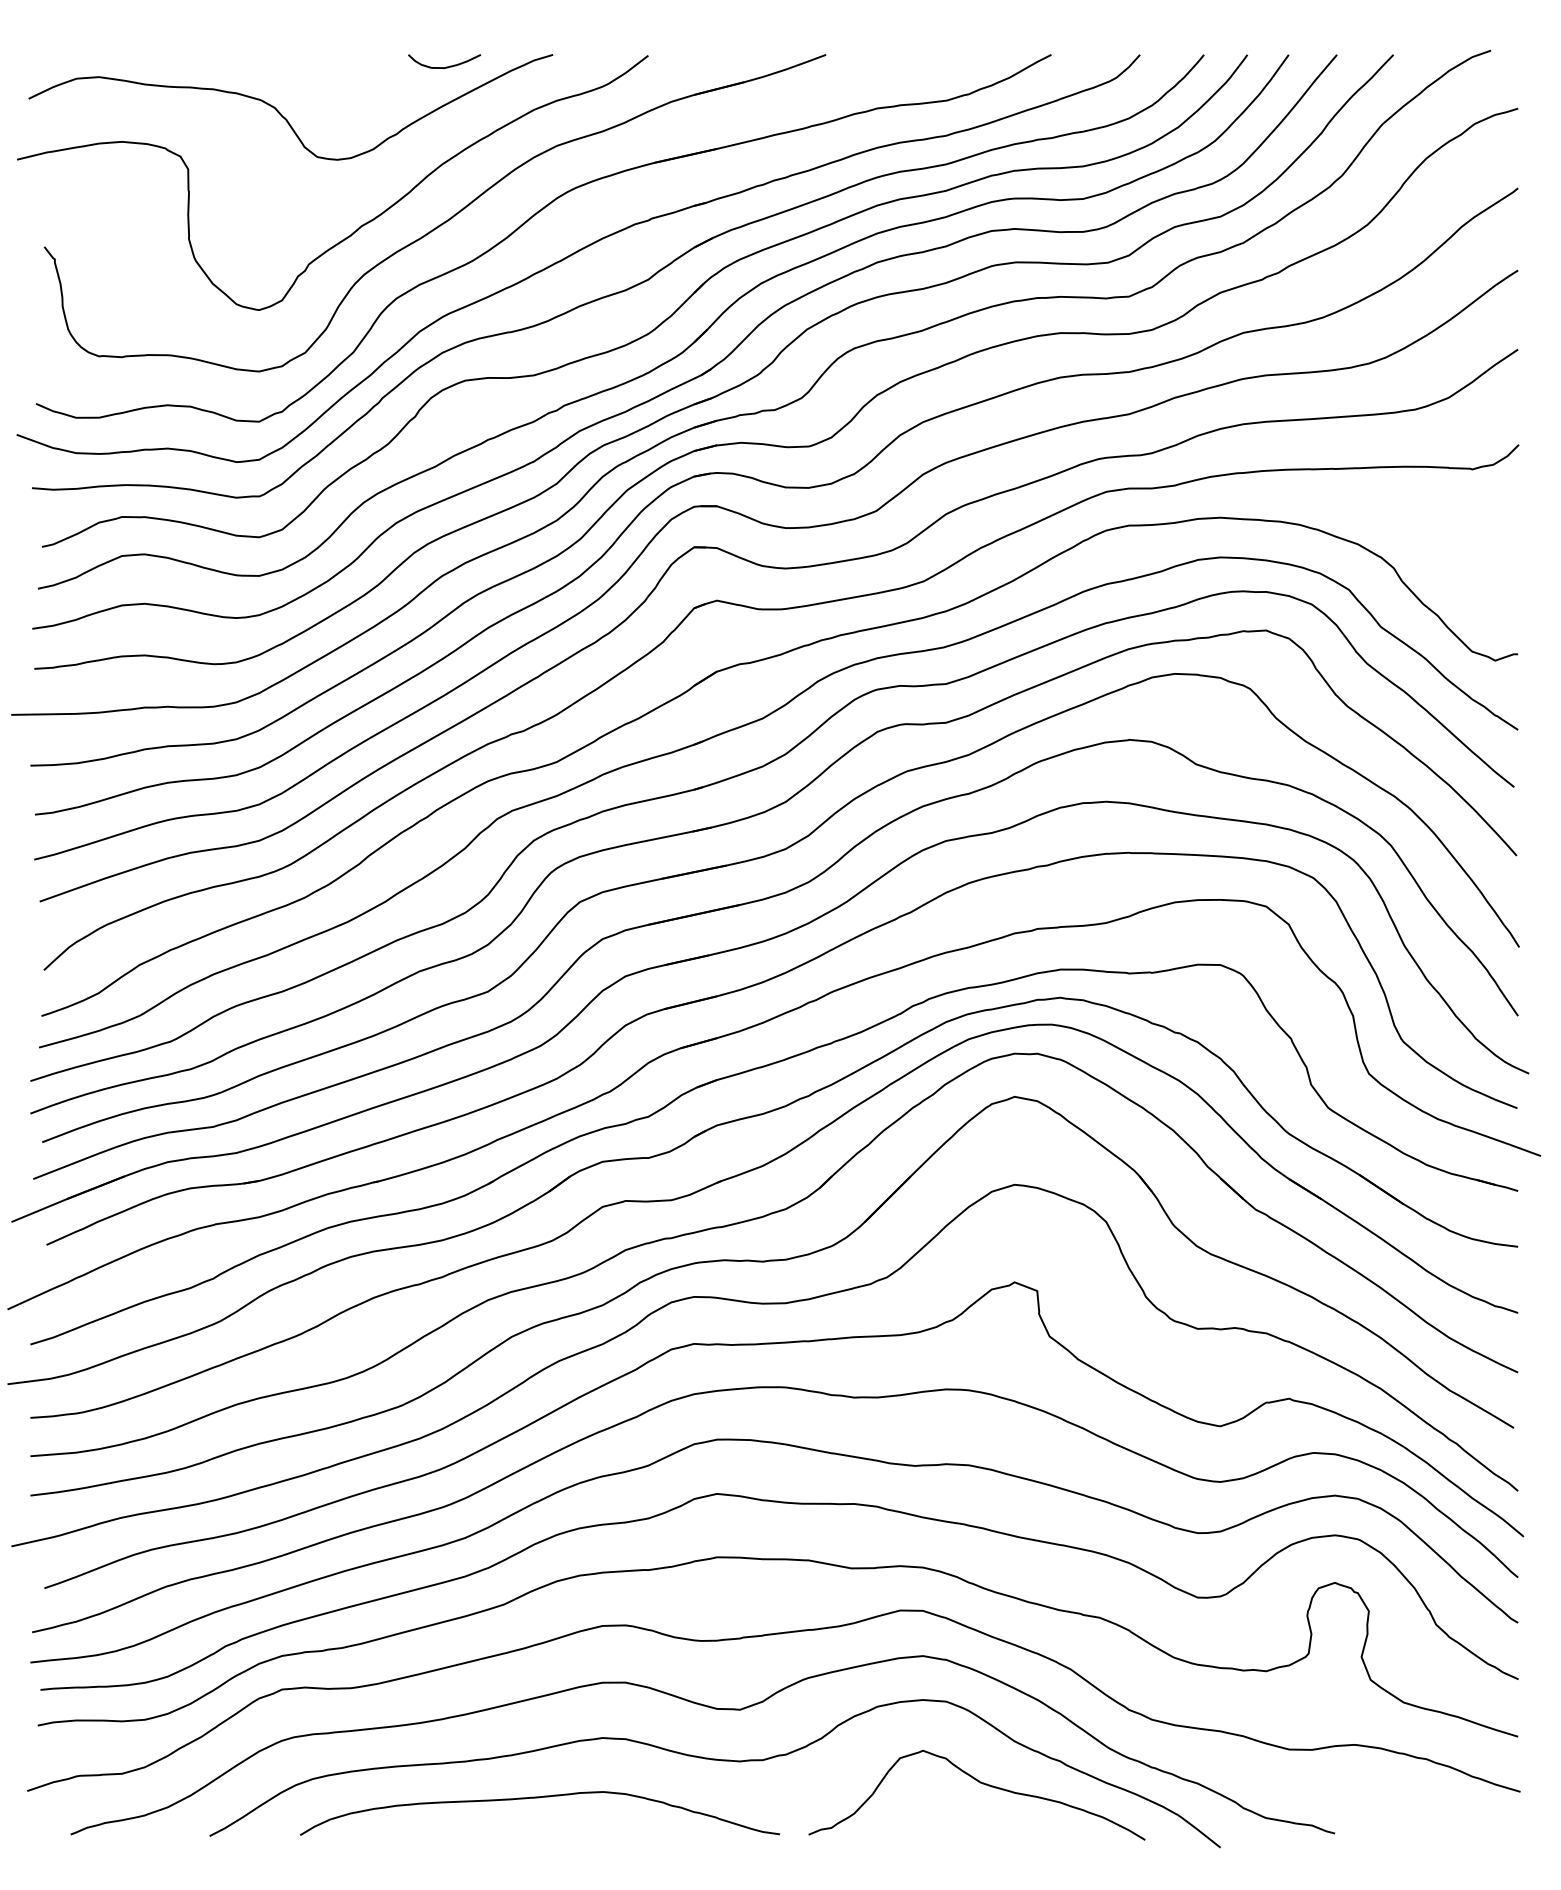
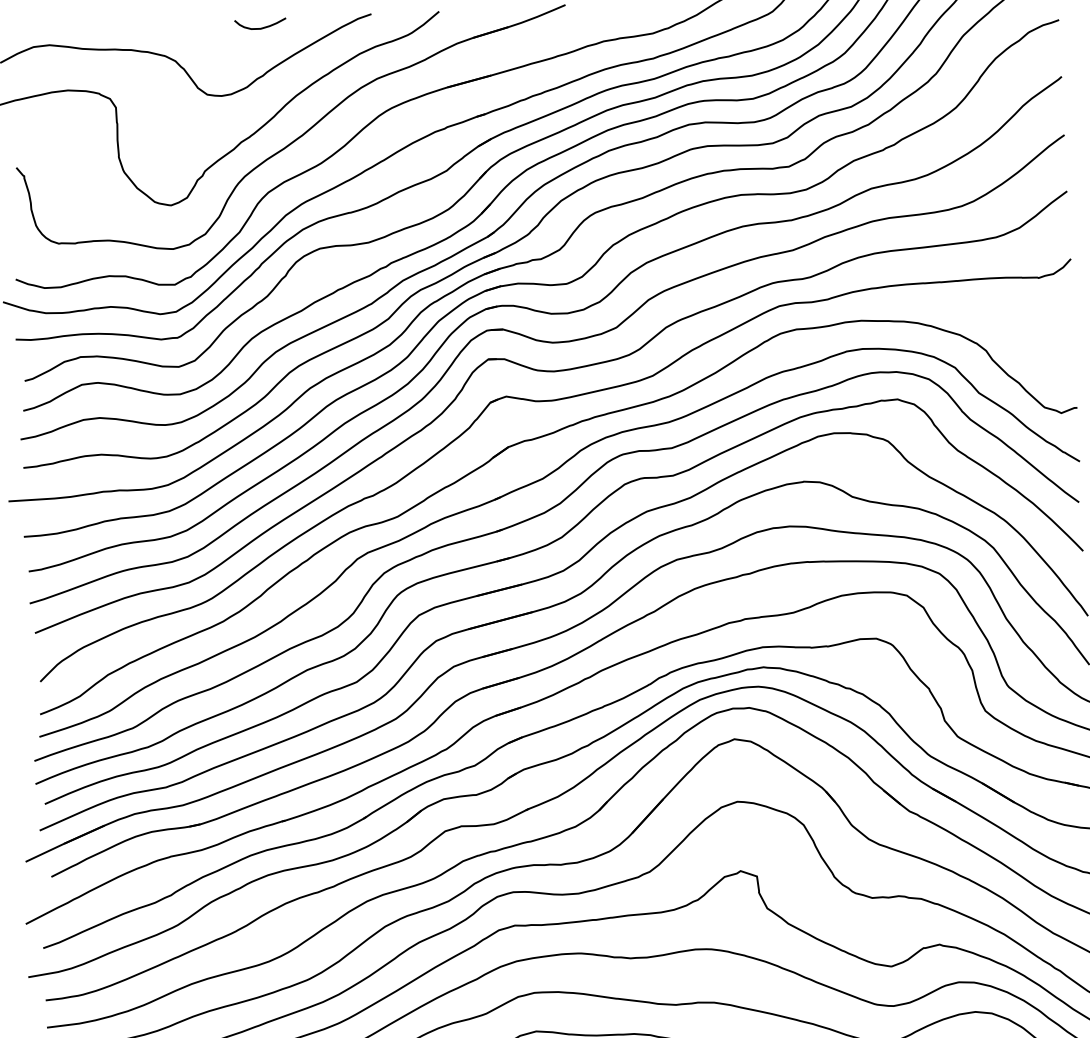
curve: (446, 66) -> (262, 27), moved

